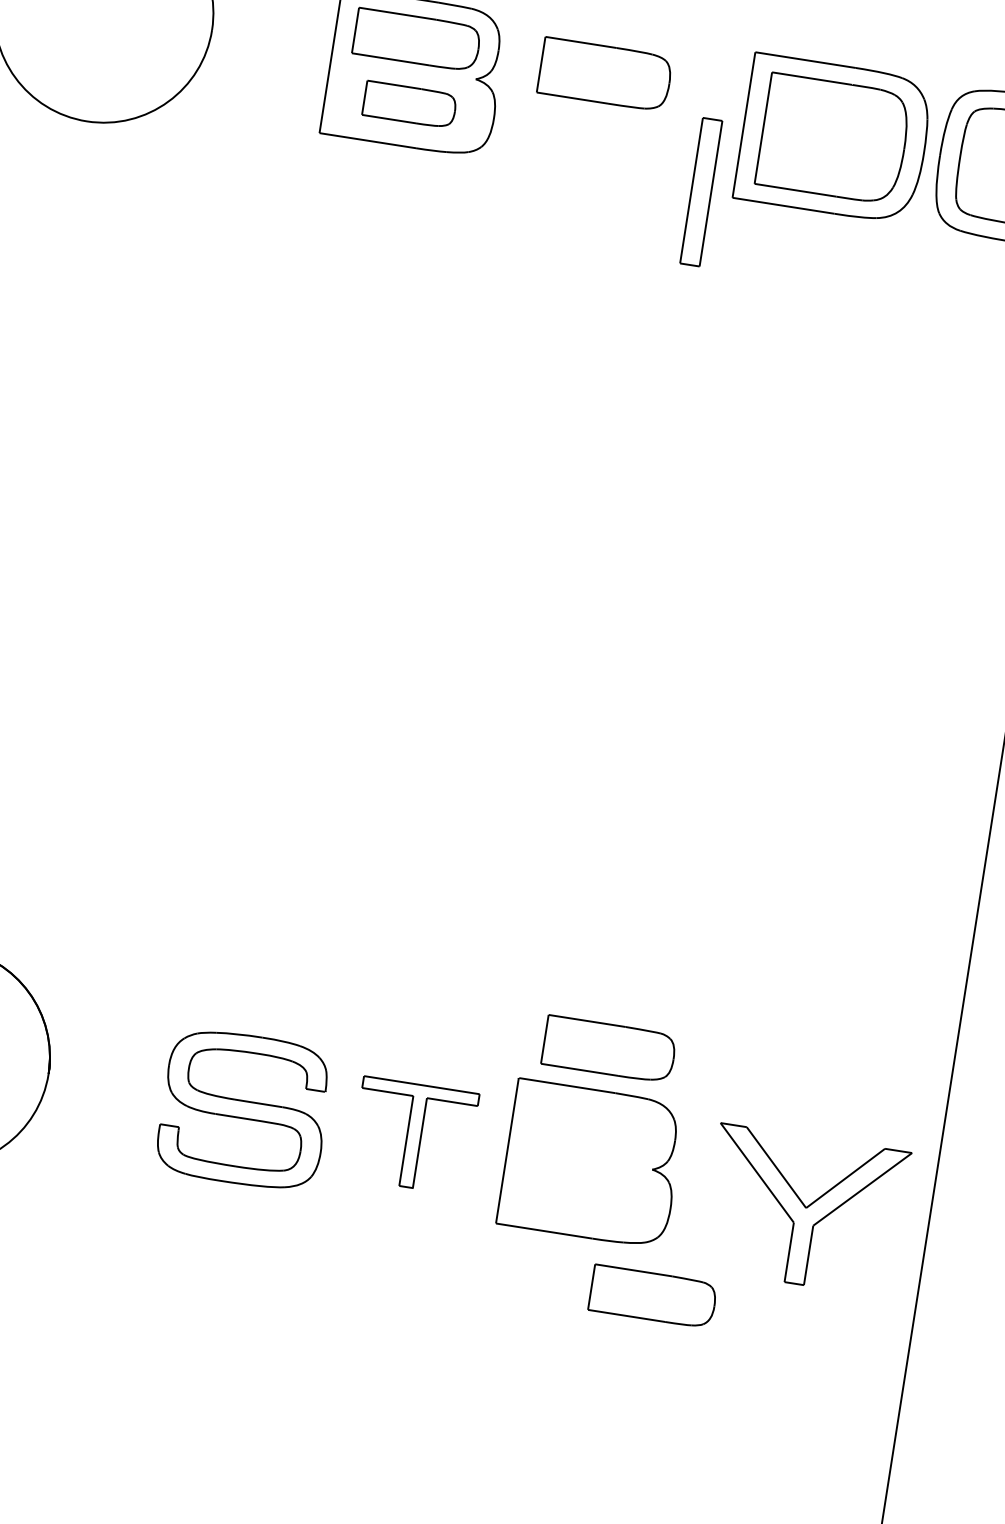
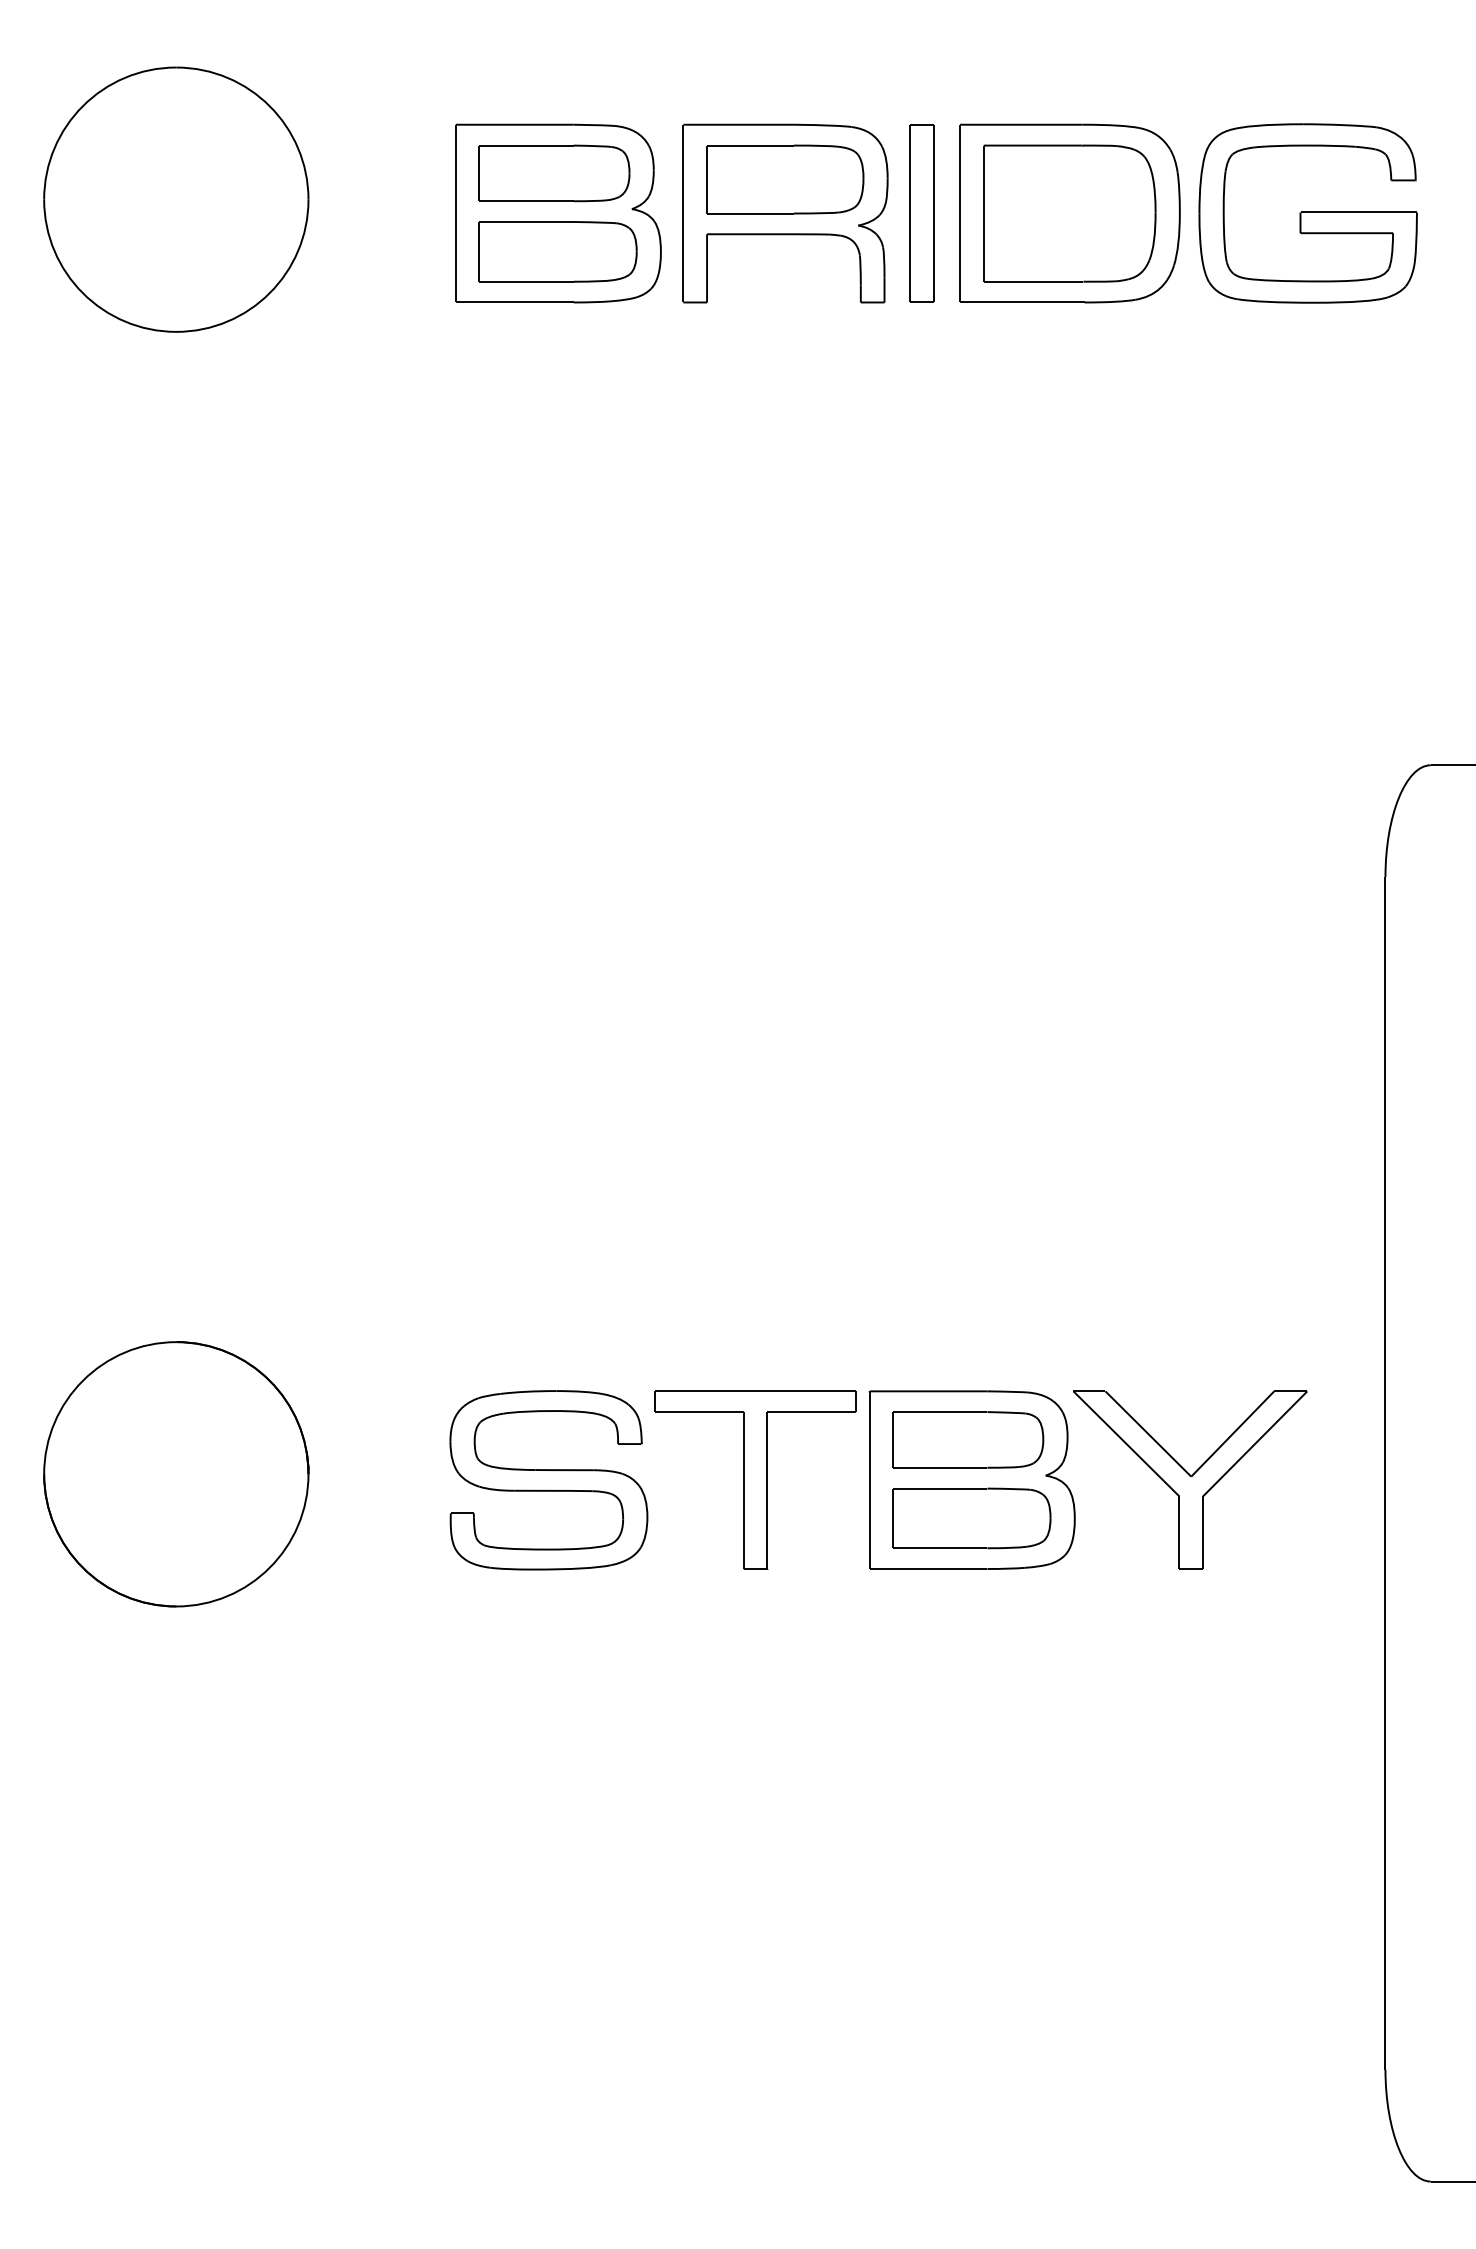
part: (601, 102) -> (785, 213), added
part: (409, 104) -> (557, 251), size x1.43
part: (701, 192) -> (921, 213), moved
part: (608, 1049) -> (971, 1518), moved
part: (414, 1135) -> (755, 1479), size x1.43
part: (805, 1210) -> (1190, 1479), moved
part: (653, 1296) -> (968, 1439), moved

